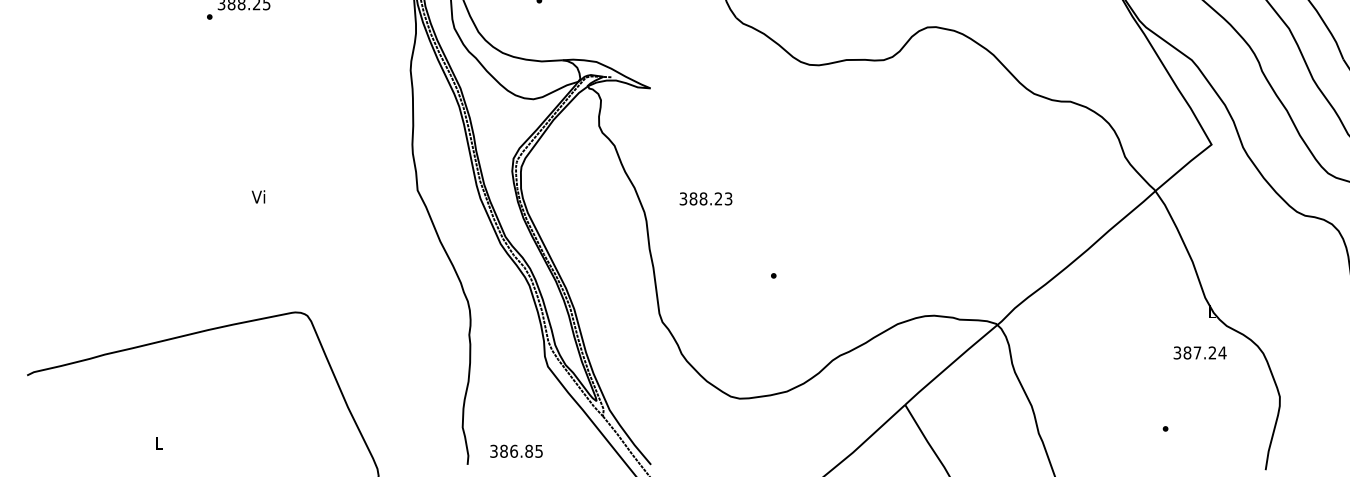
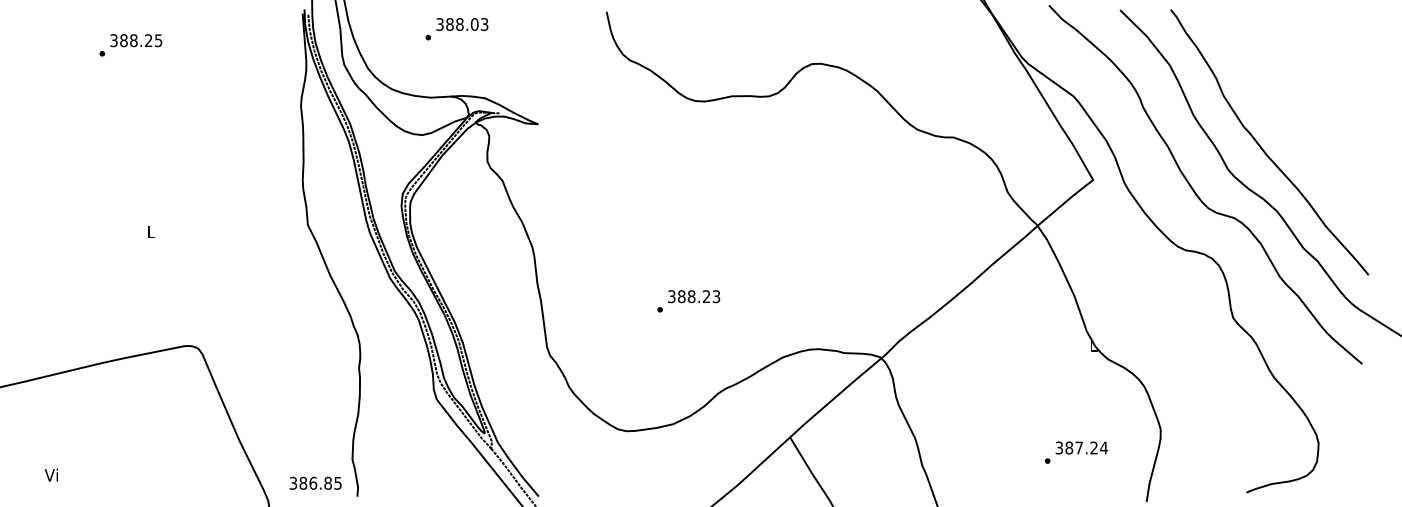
text: (258, 196) -> (150, 231), Vi -> L
text: (706, 198) -> (694, 296), moved
text: (1199, 352) -> (1081, 447), moved
text: (157, 442) -> (50, 474), L -> Vi
text: (516, 450) -> (315, 482), moved

